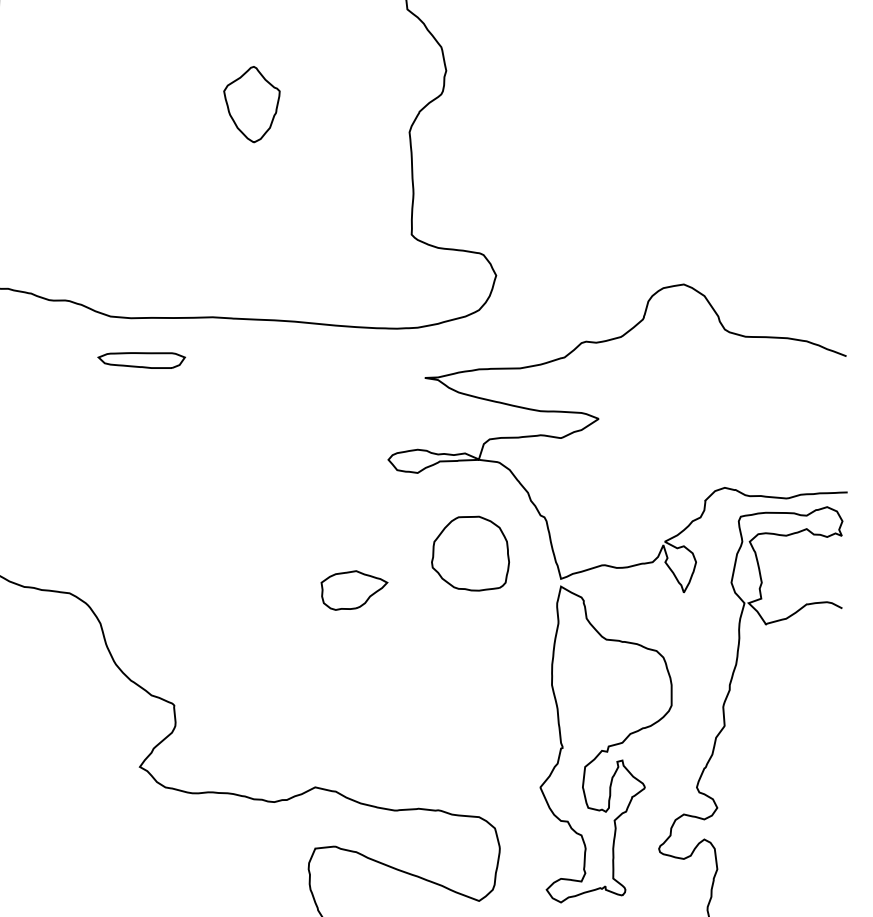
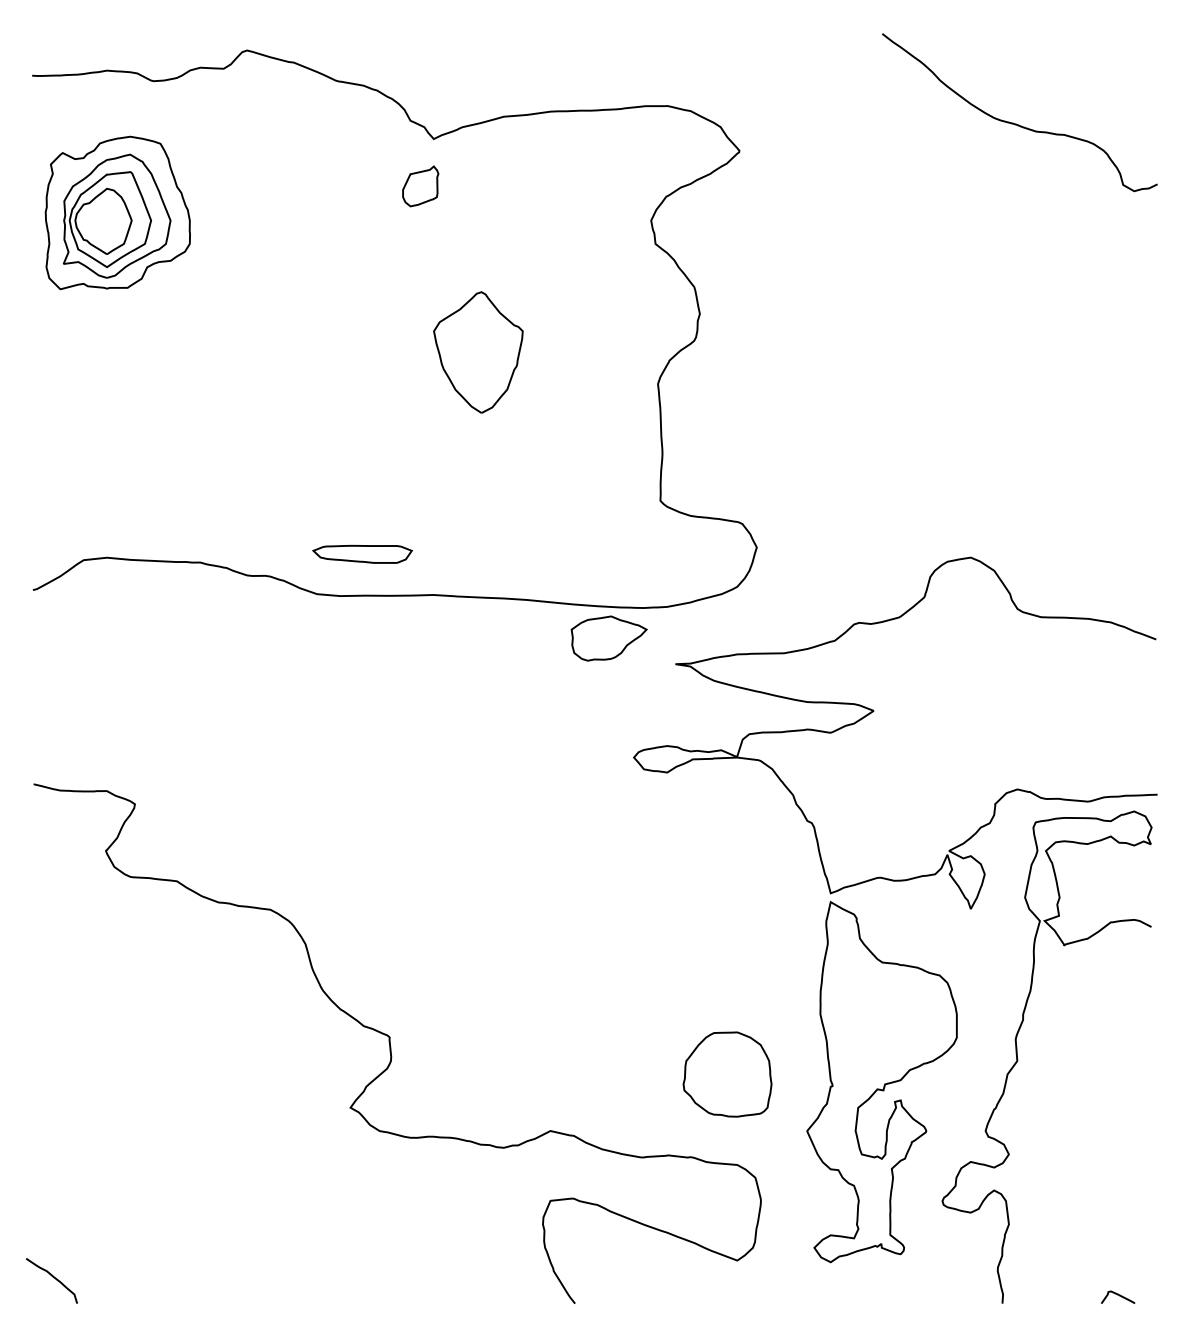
part: (251, 104) -> (477, 352), size x1.4
part: (141, 360) -> (362, 554), moved
part: (470, 553) -> (727, 1074), moved
part: (353, 590) -> (608, 638), moved

